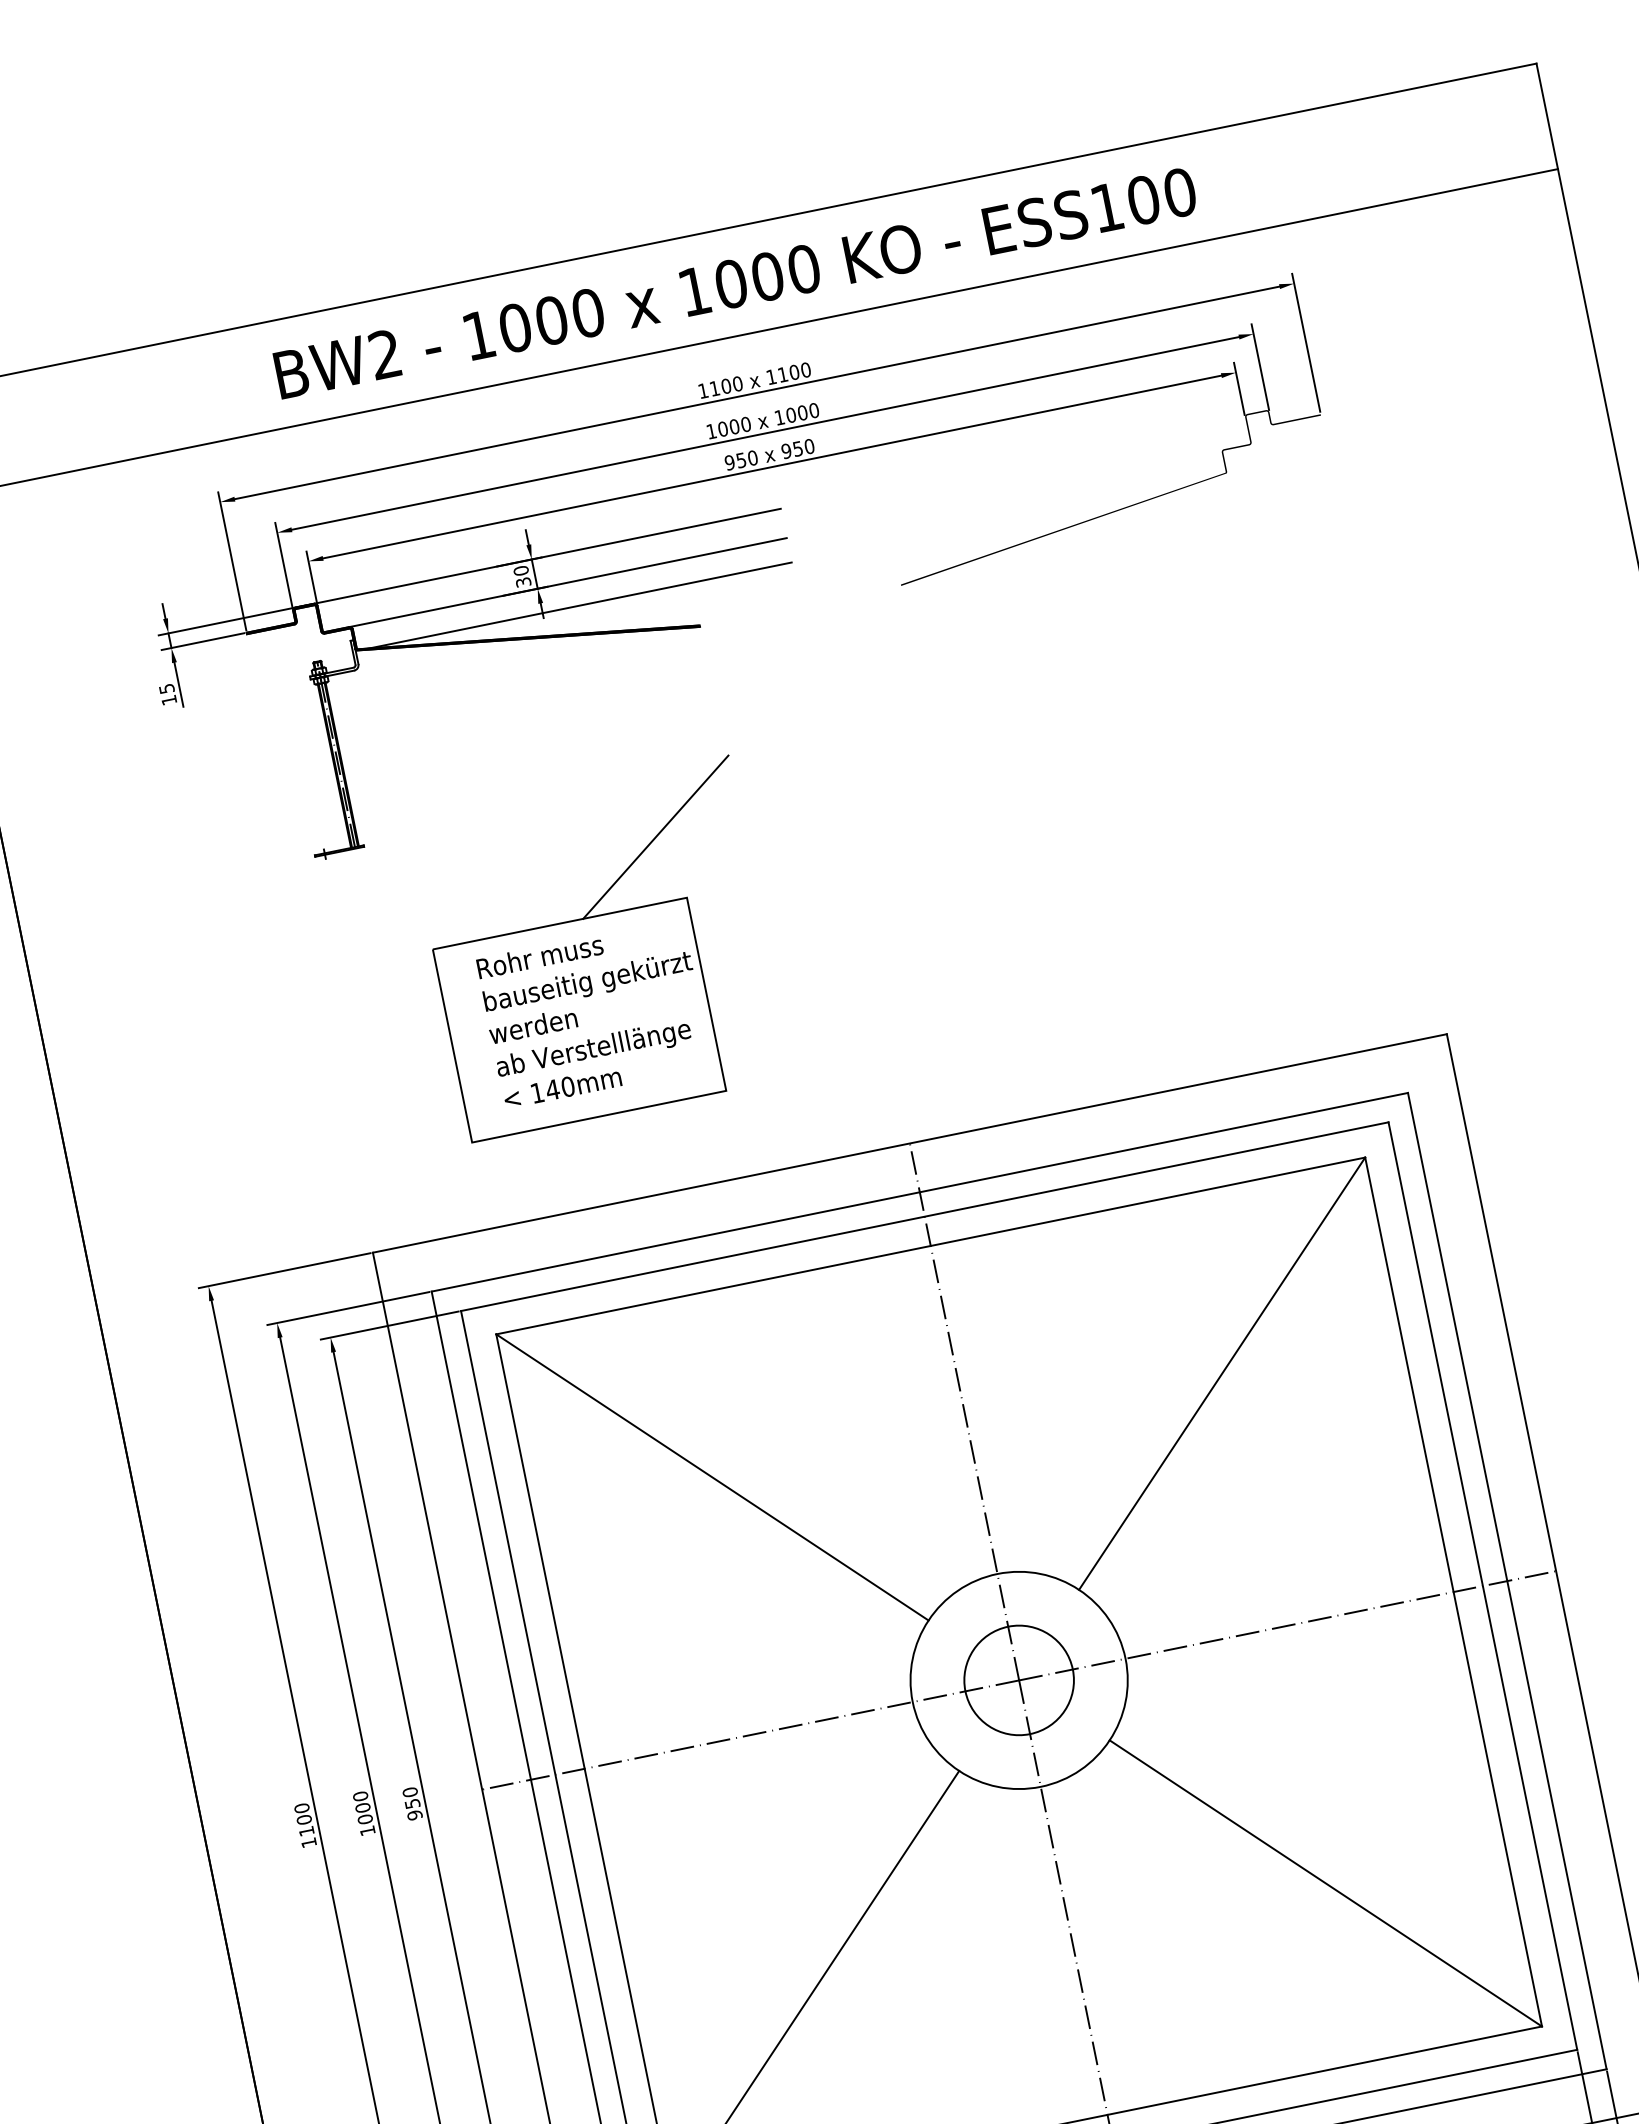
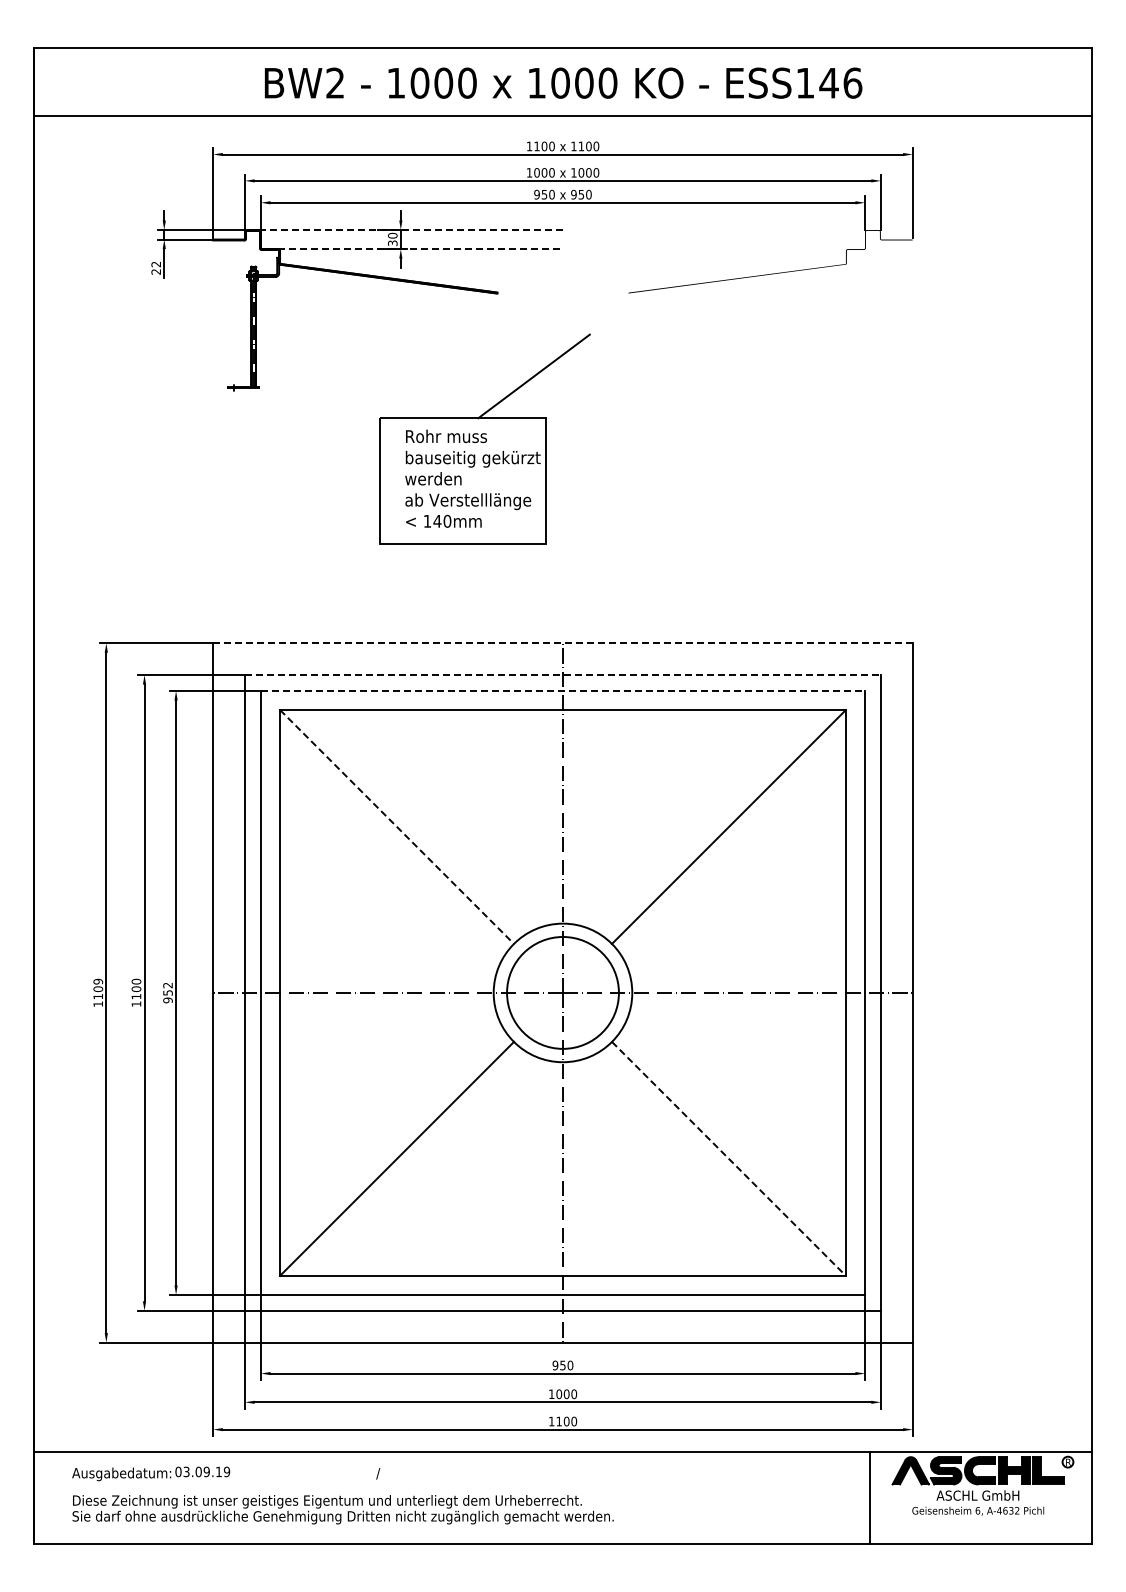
text: (1160, 195) -> (840, 82), ESS100 -> ESS146
line: (539, 558) -> (405, 230), solid -> dashed
line: (569, 582) -> (421, 249), solid -> dashed
line: (578, 605) -> (424, 264), removed
text: (168, 693) -> (156, 267), 15 -> 22
part: (599, 947) -> (484, 438), moved
line: (909, 1143) -> (562, 643), solid -> dashed
line: (919, 1193) -> (562, 675), solid -> dashed
line: (925, 1215) -> (563, 690), solid -> dashed
line: (713, 1478) -> (397, 827), solid -> dashed
circle: (1018, 1679) -> (562, 992), size x1.6
text: (409, 1792) -> (167, 985), 950 -> 952
text: (302, 1807) -> (98, 981), 1100 -> 1109
text: (365, 1819) -> (136, 996), 1000 -> 1100
line: (1326, 1884) -> (729, 1159), solid -> dashed

